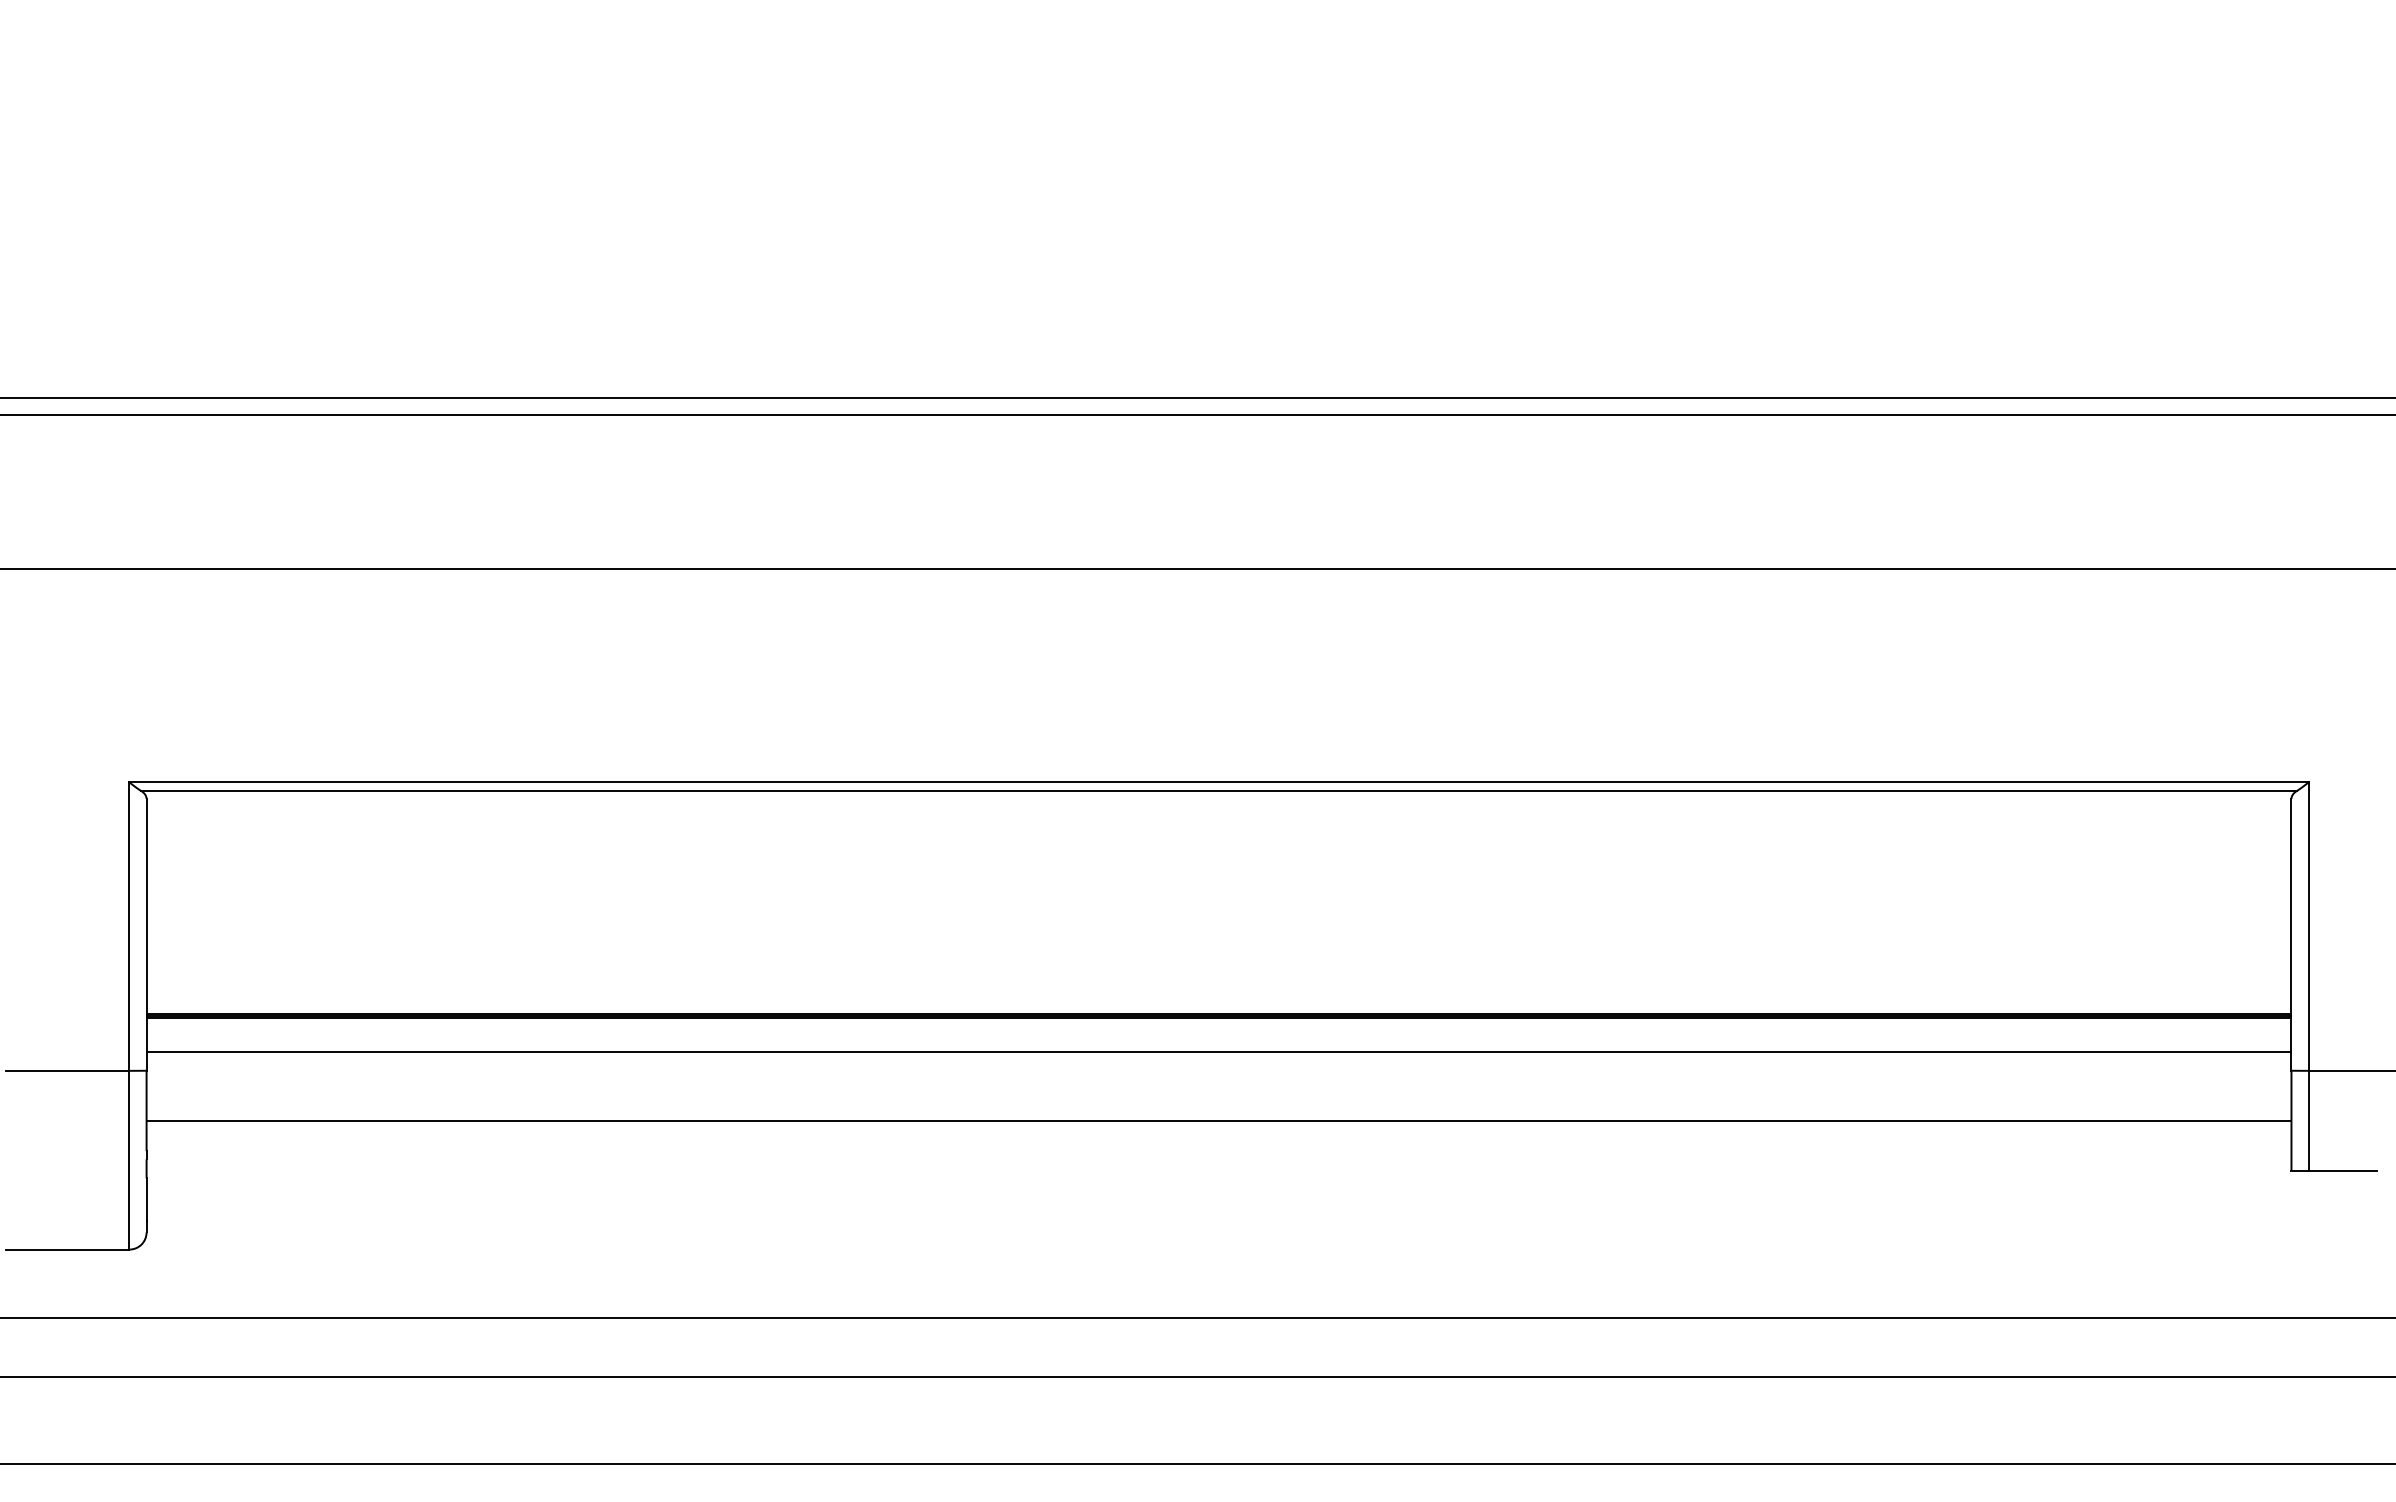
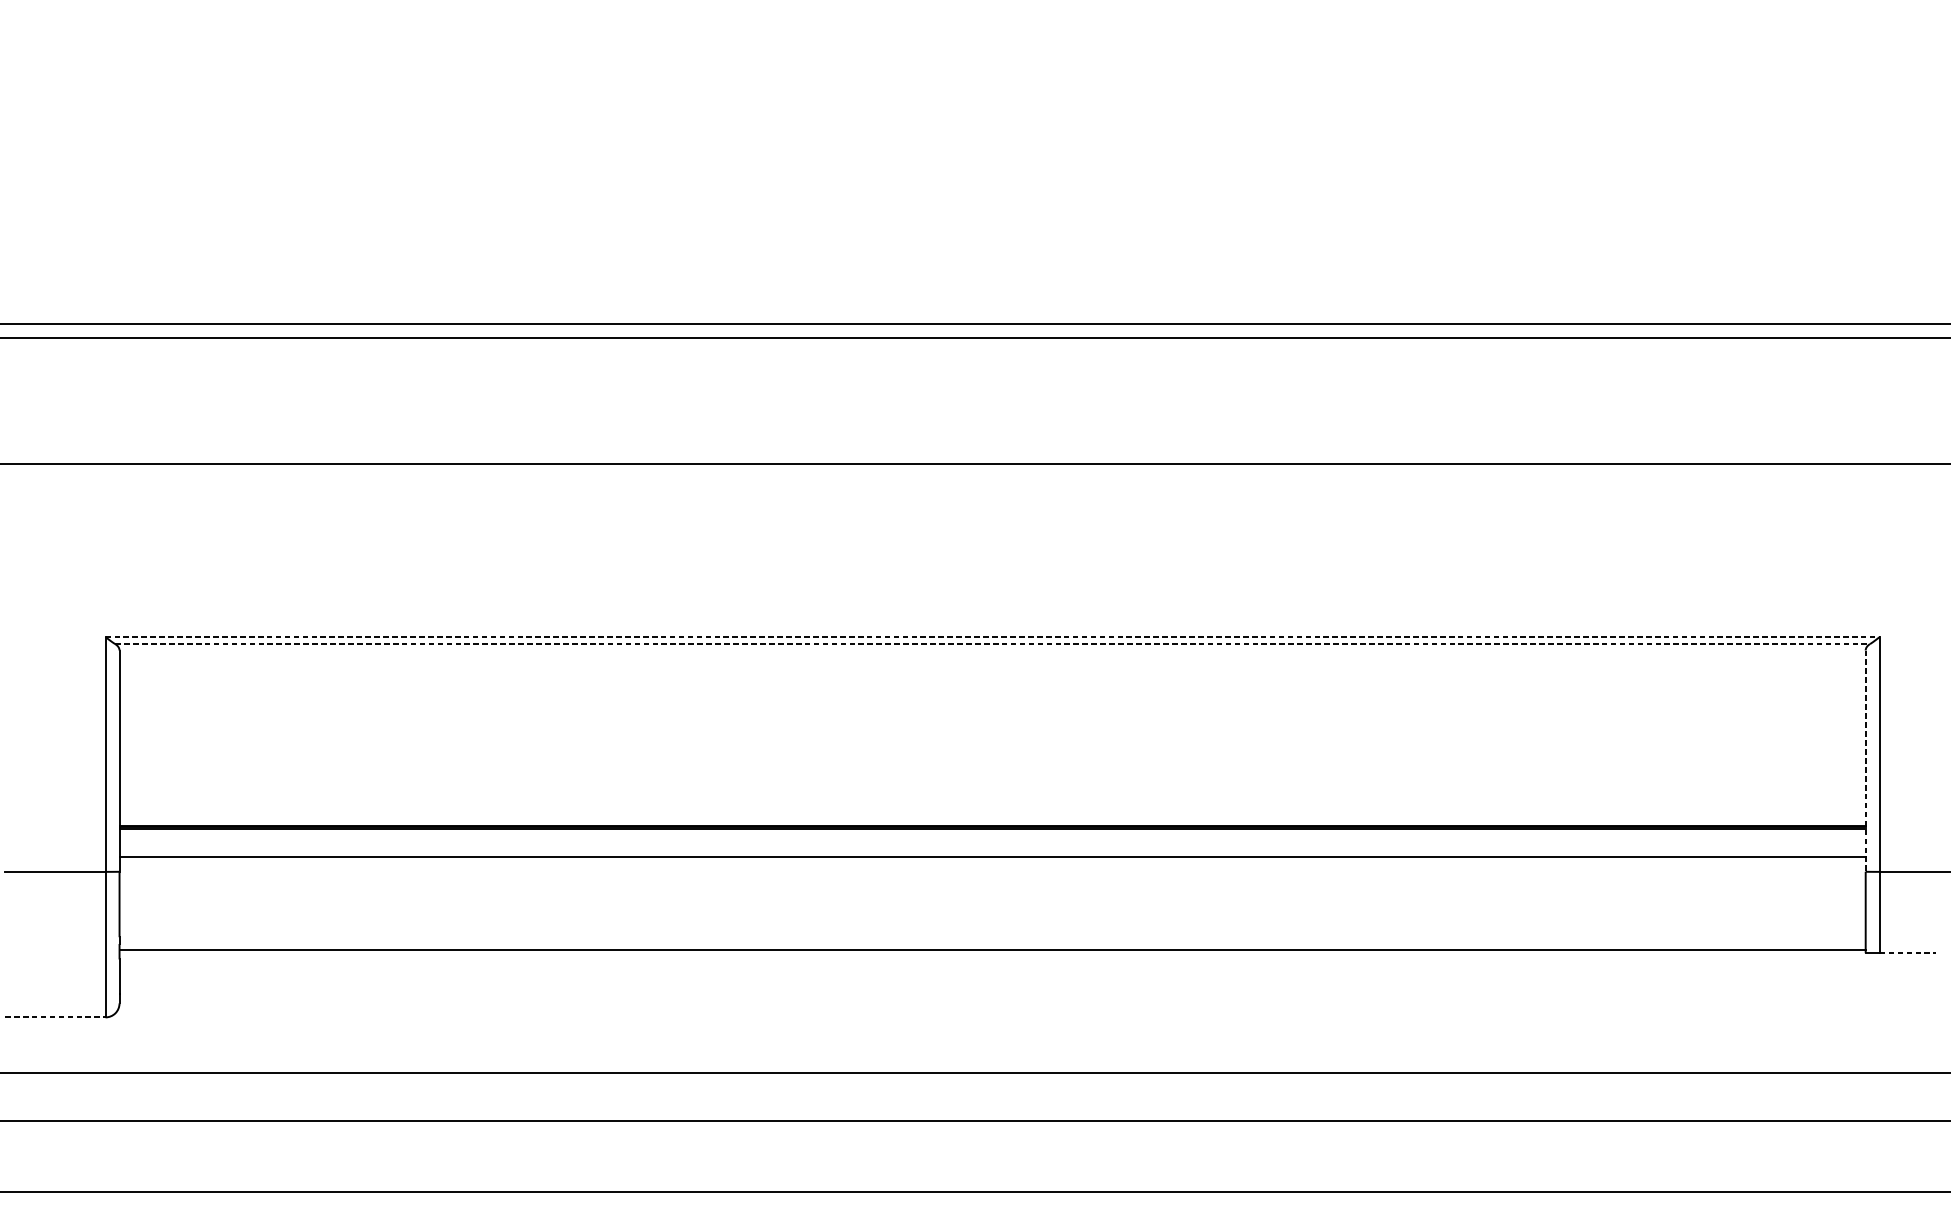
line: (1219, 782) -> (993, 637), solid -> dashed
line: (1219, 791) -> (993, 644), solid -> dashed
line: (2291, 934) -> (1865, 760), solid -> dashed
line: (1218, 1120) -> (992, 949), moved
line: (2343, 1170) -> (1908, 953), solid -> dashed
line: (67, 1249) -> (55, 1017), solid -> dashed

